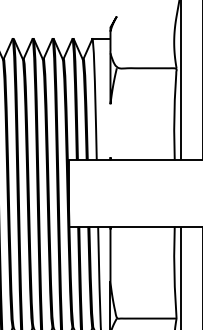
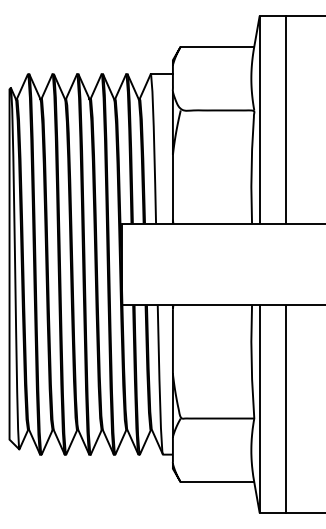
line: (146, 16) -> (217, 46), added
line: (110, 130) -> (172, 187), added

